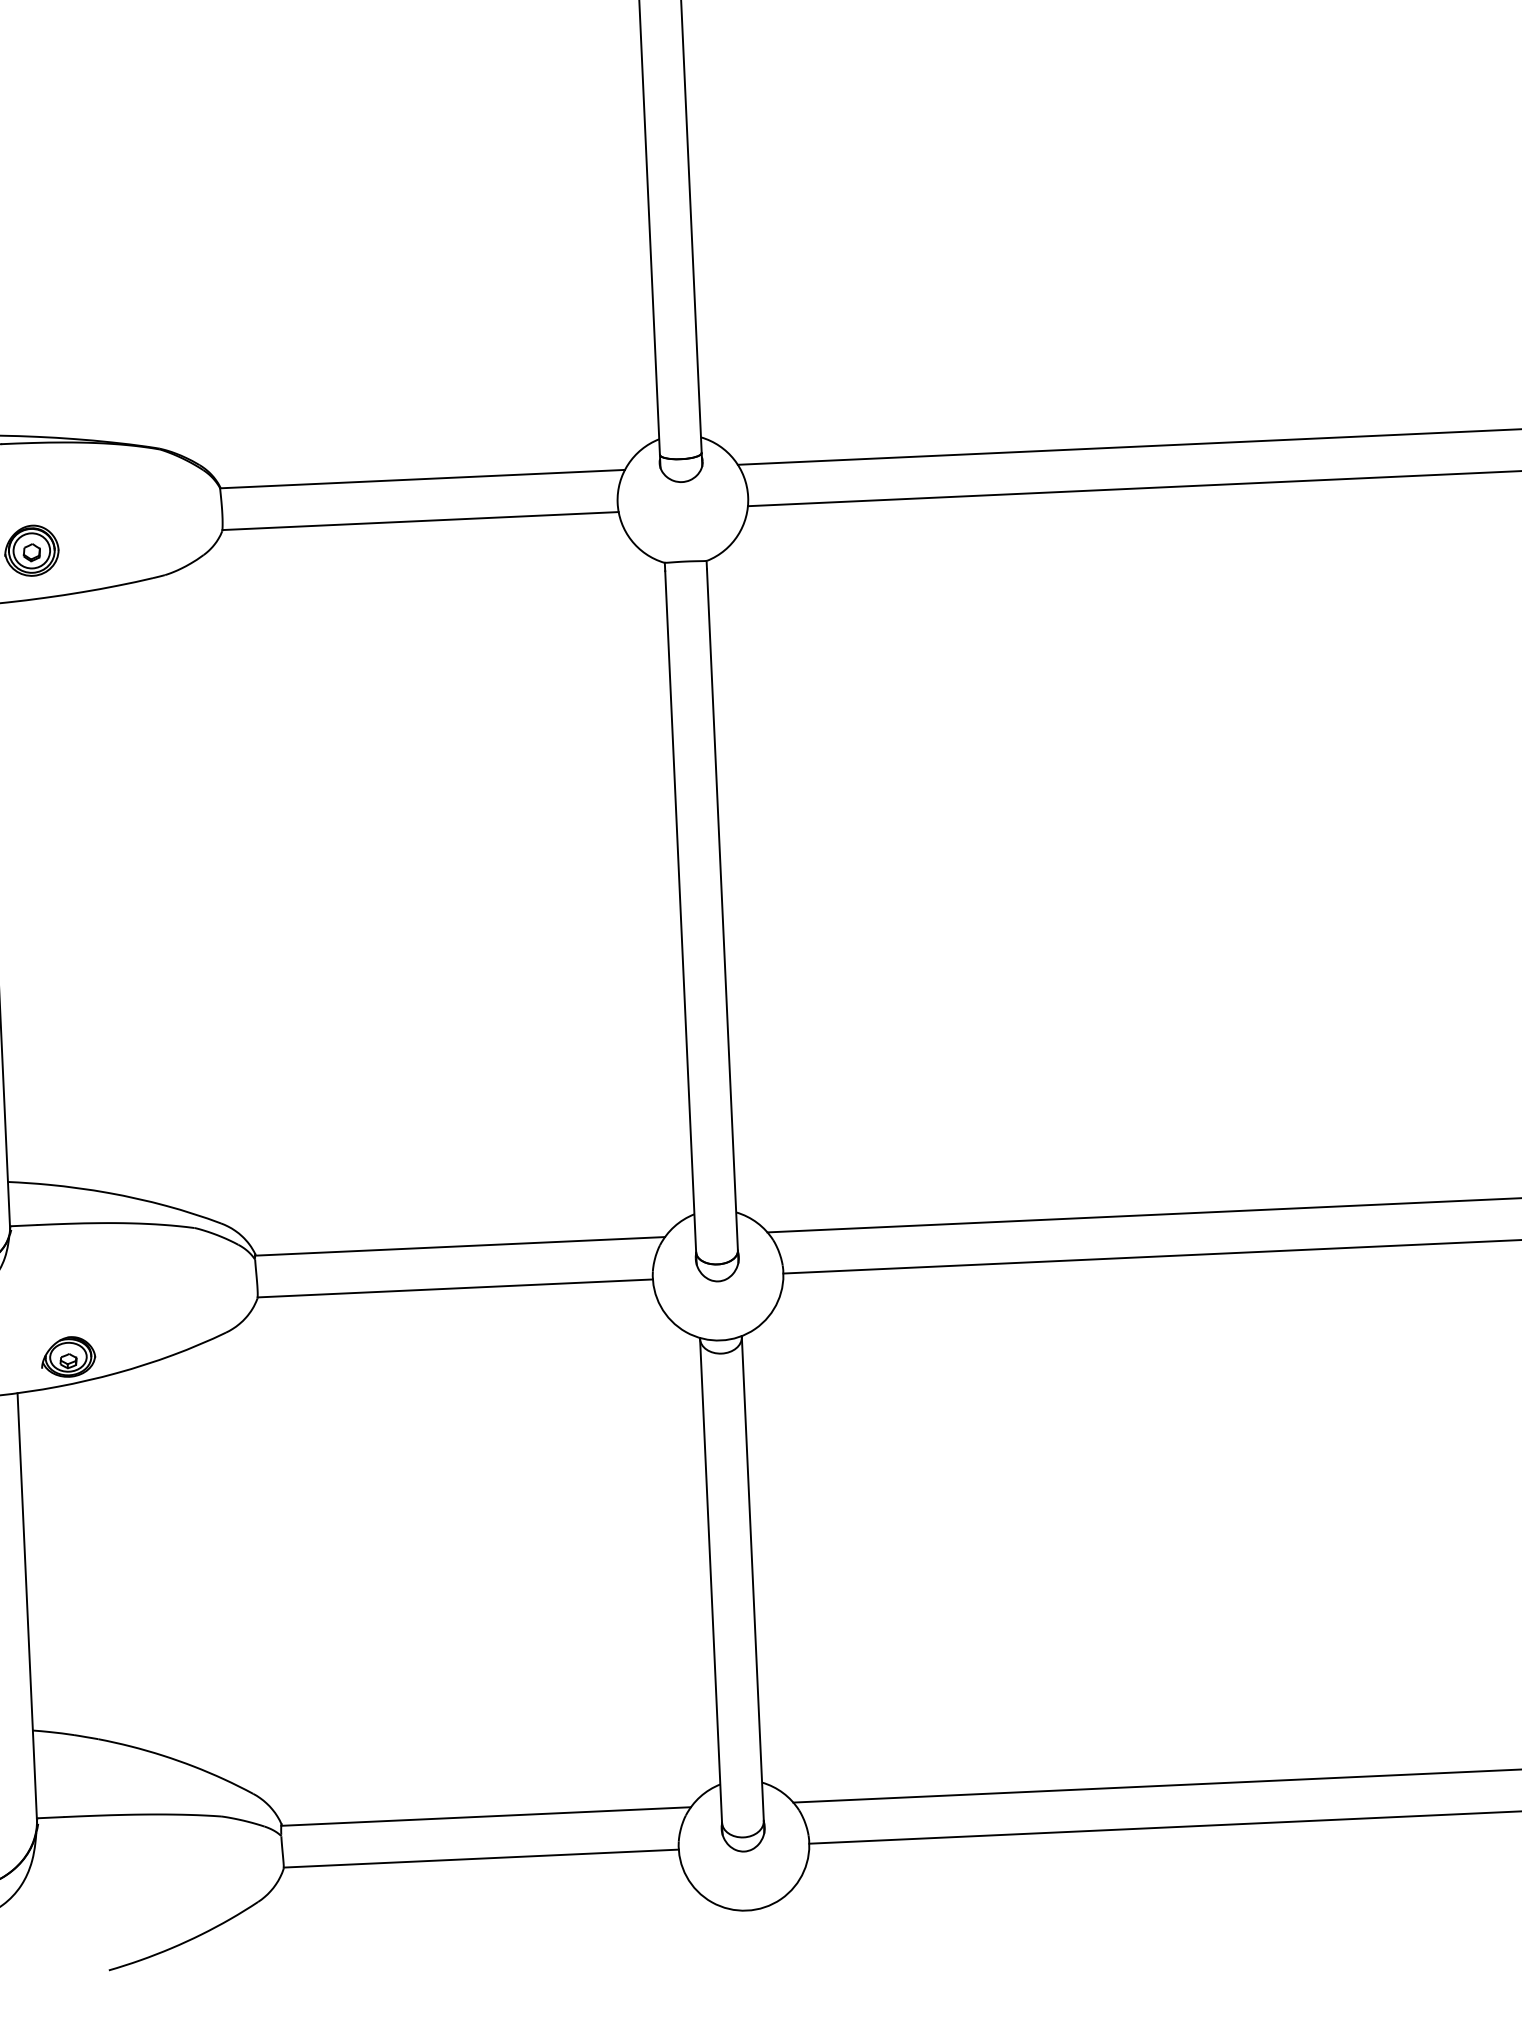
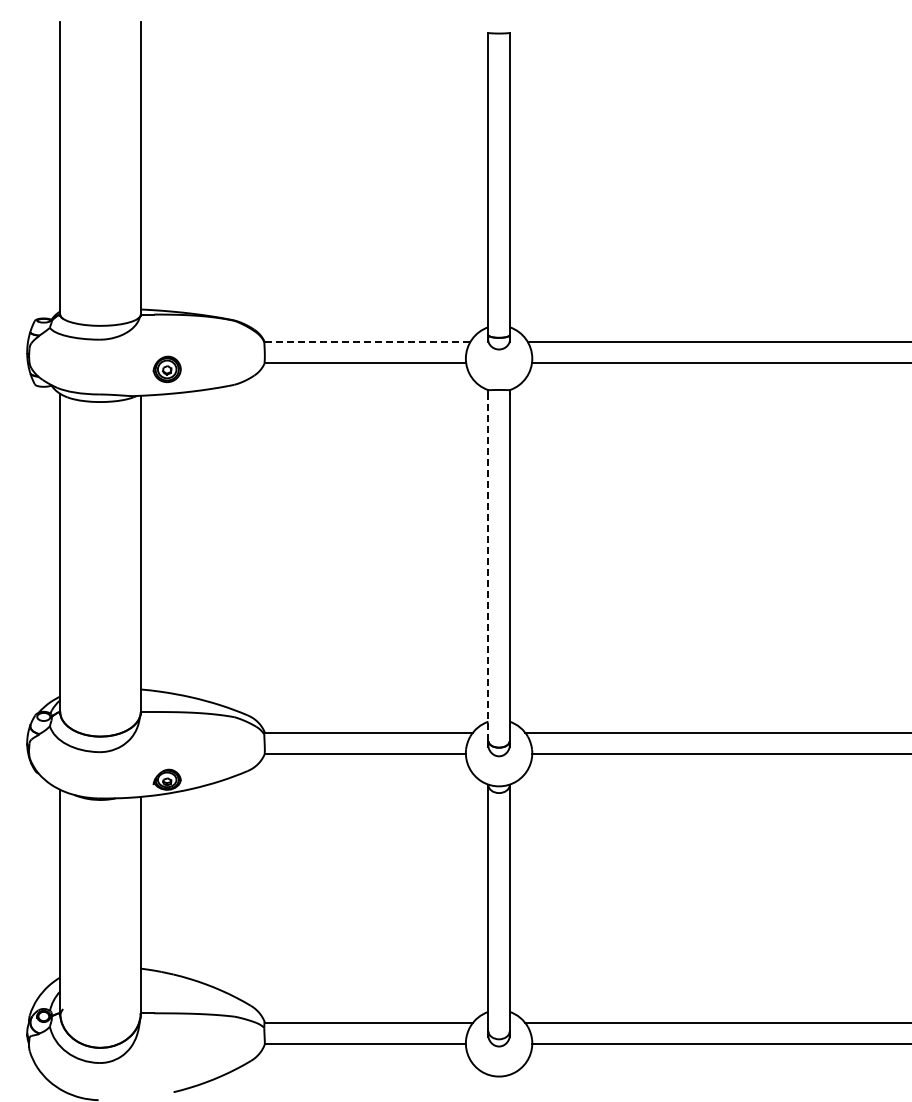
line: (420, 480) -> (366, 342), solid -> dashed
line: (680, 911) -> (488, 567), solid -> dashed

